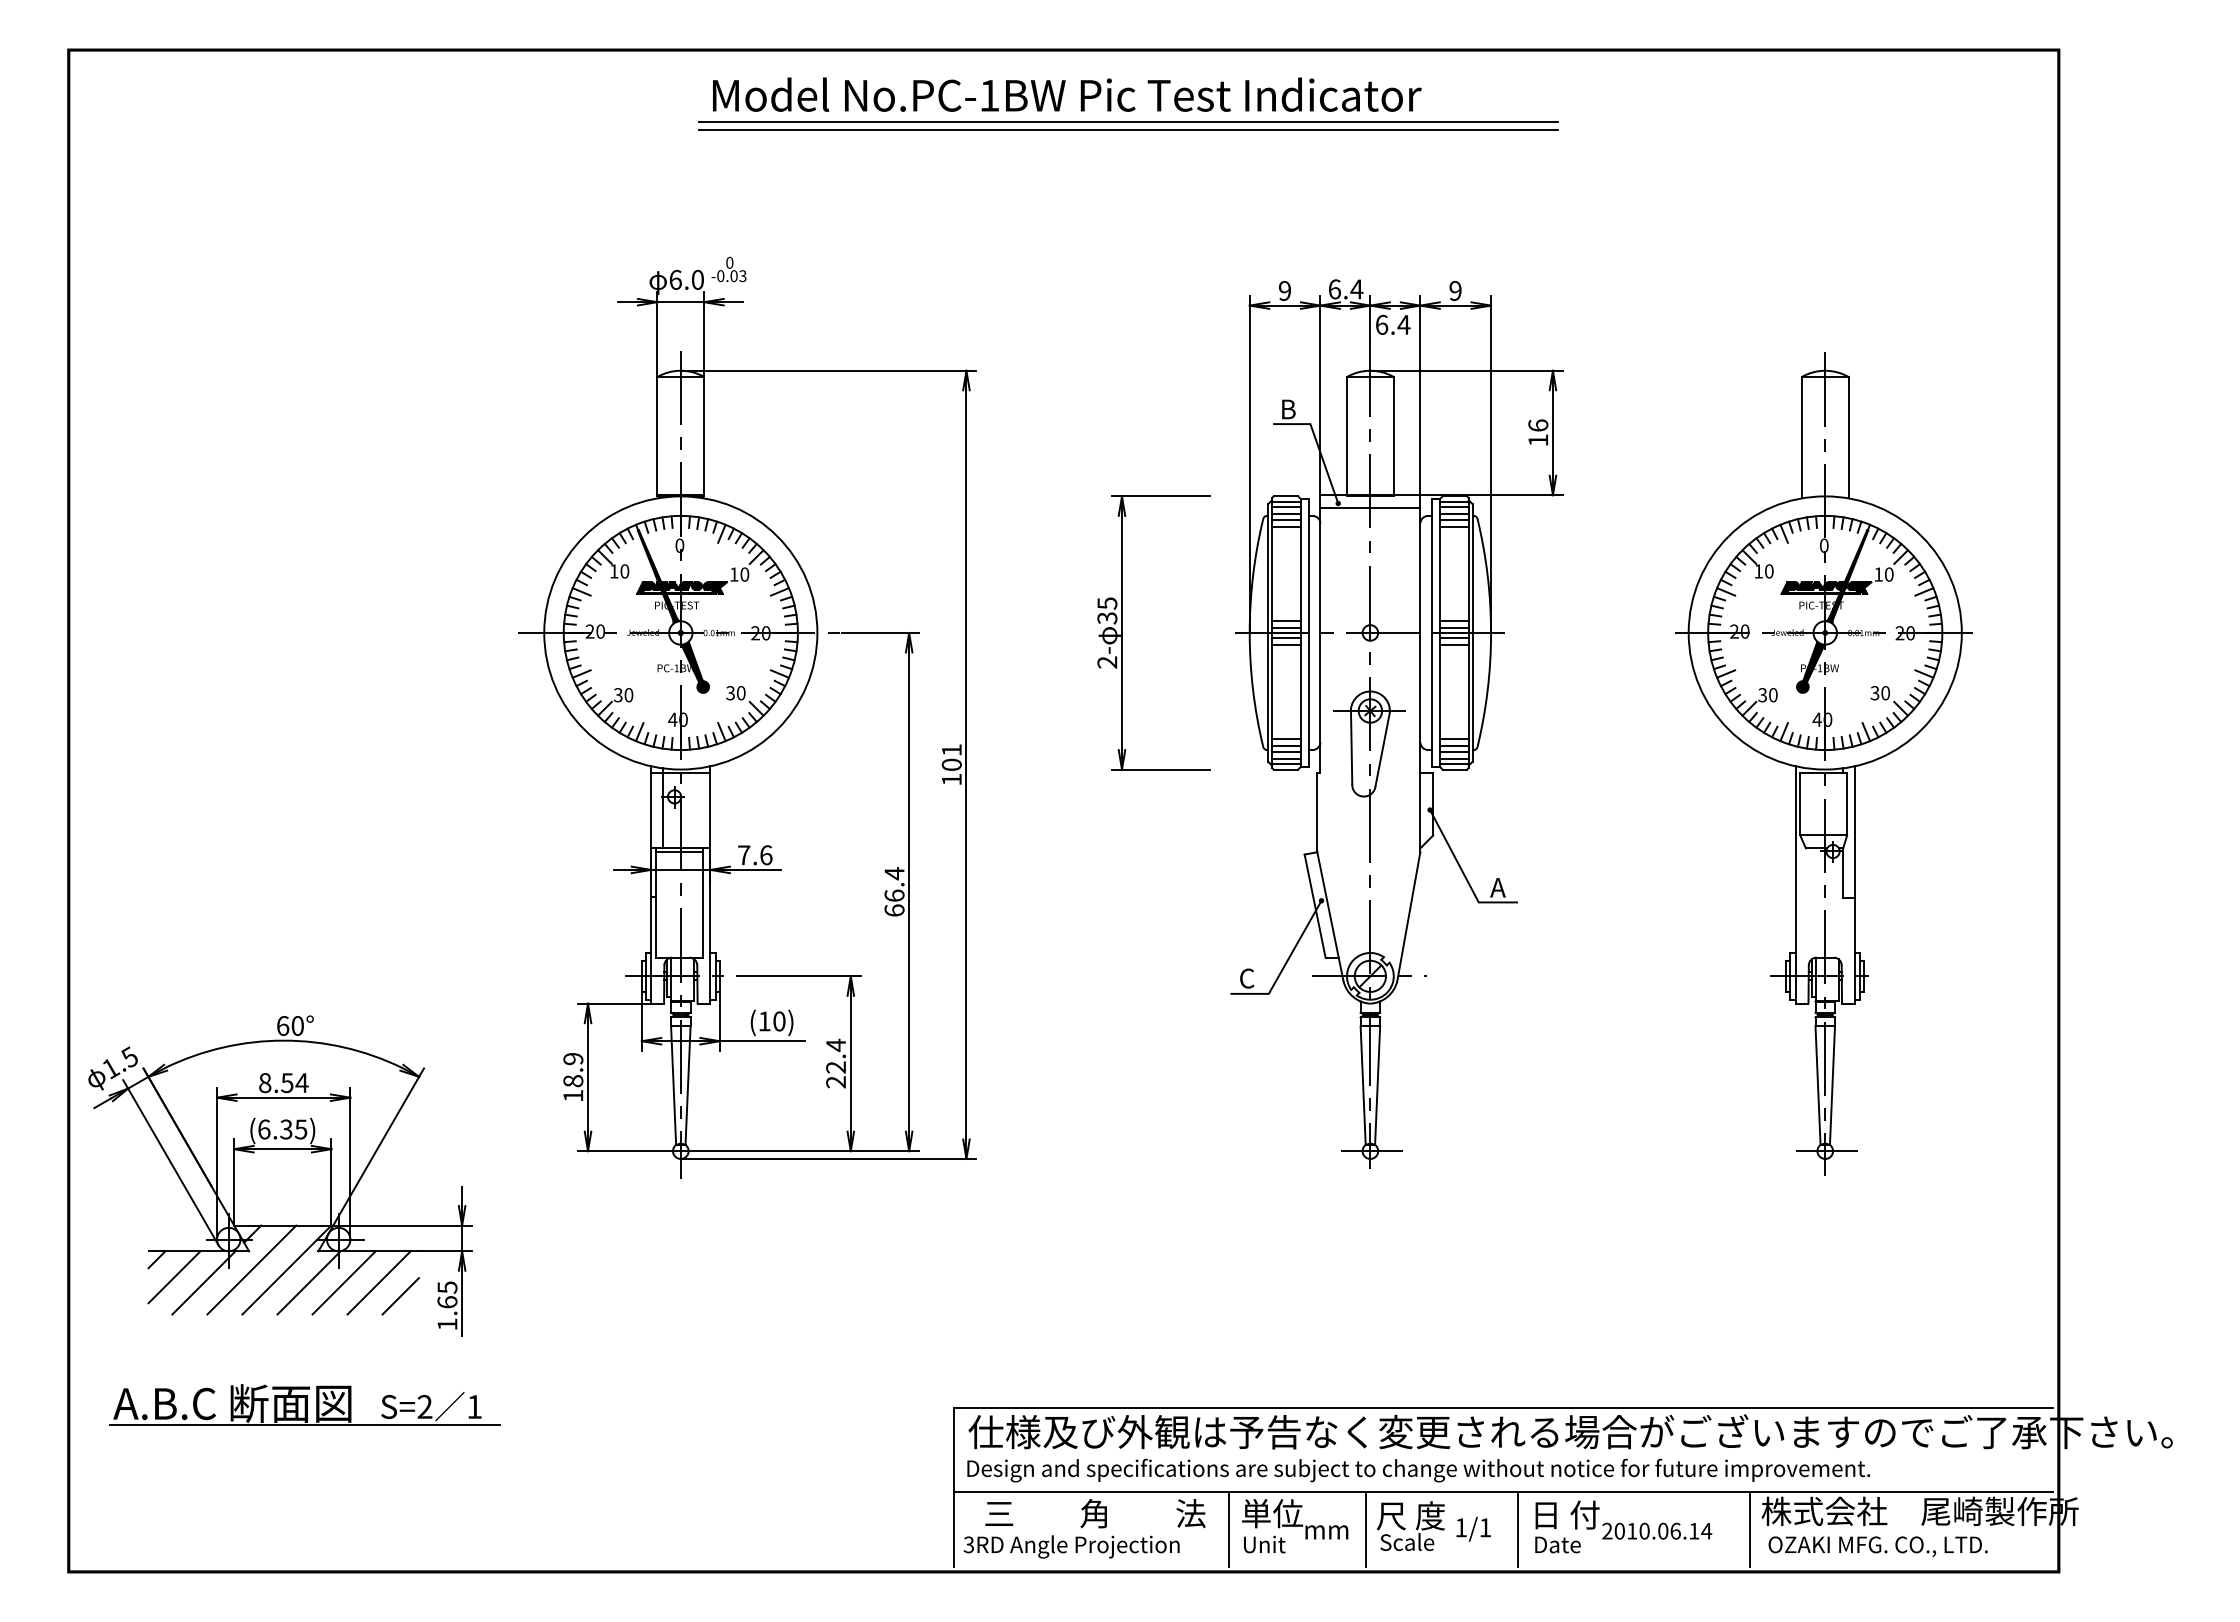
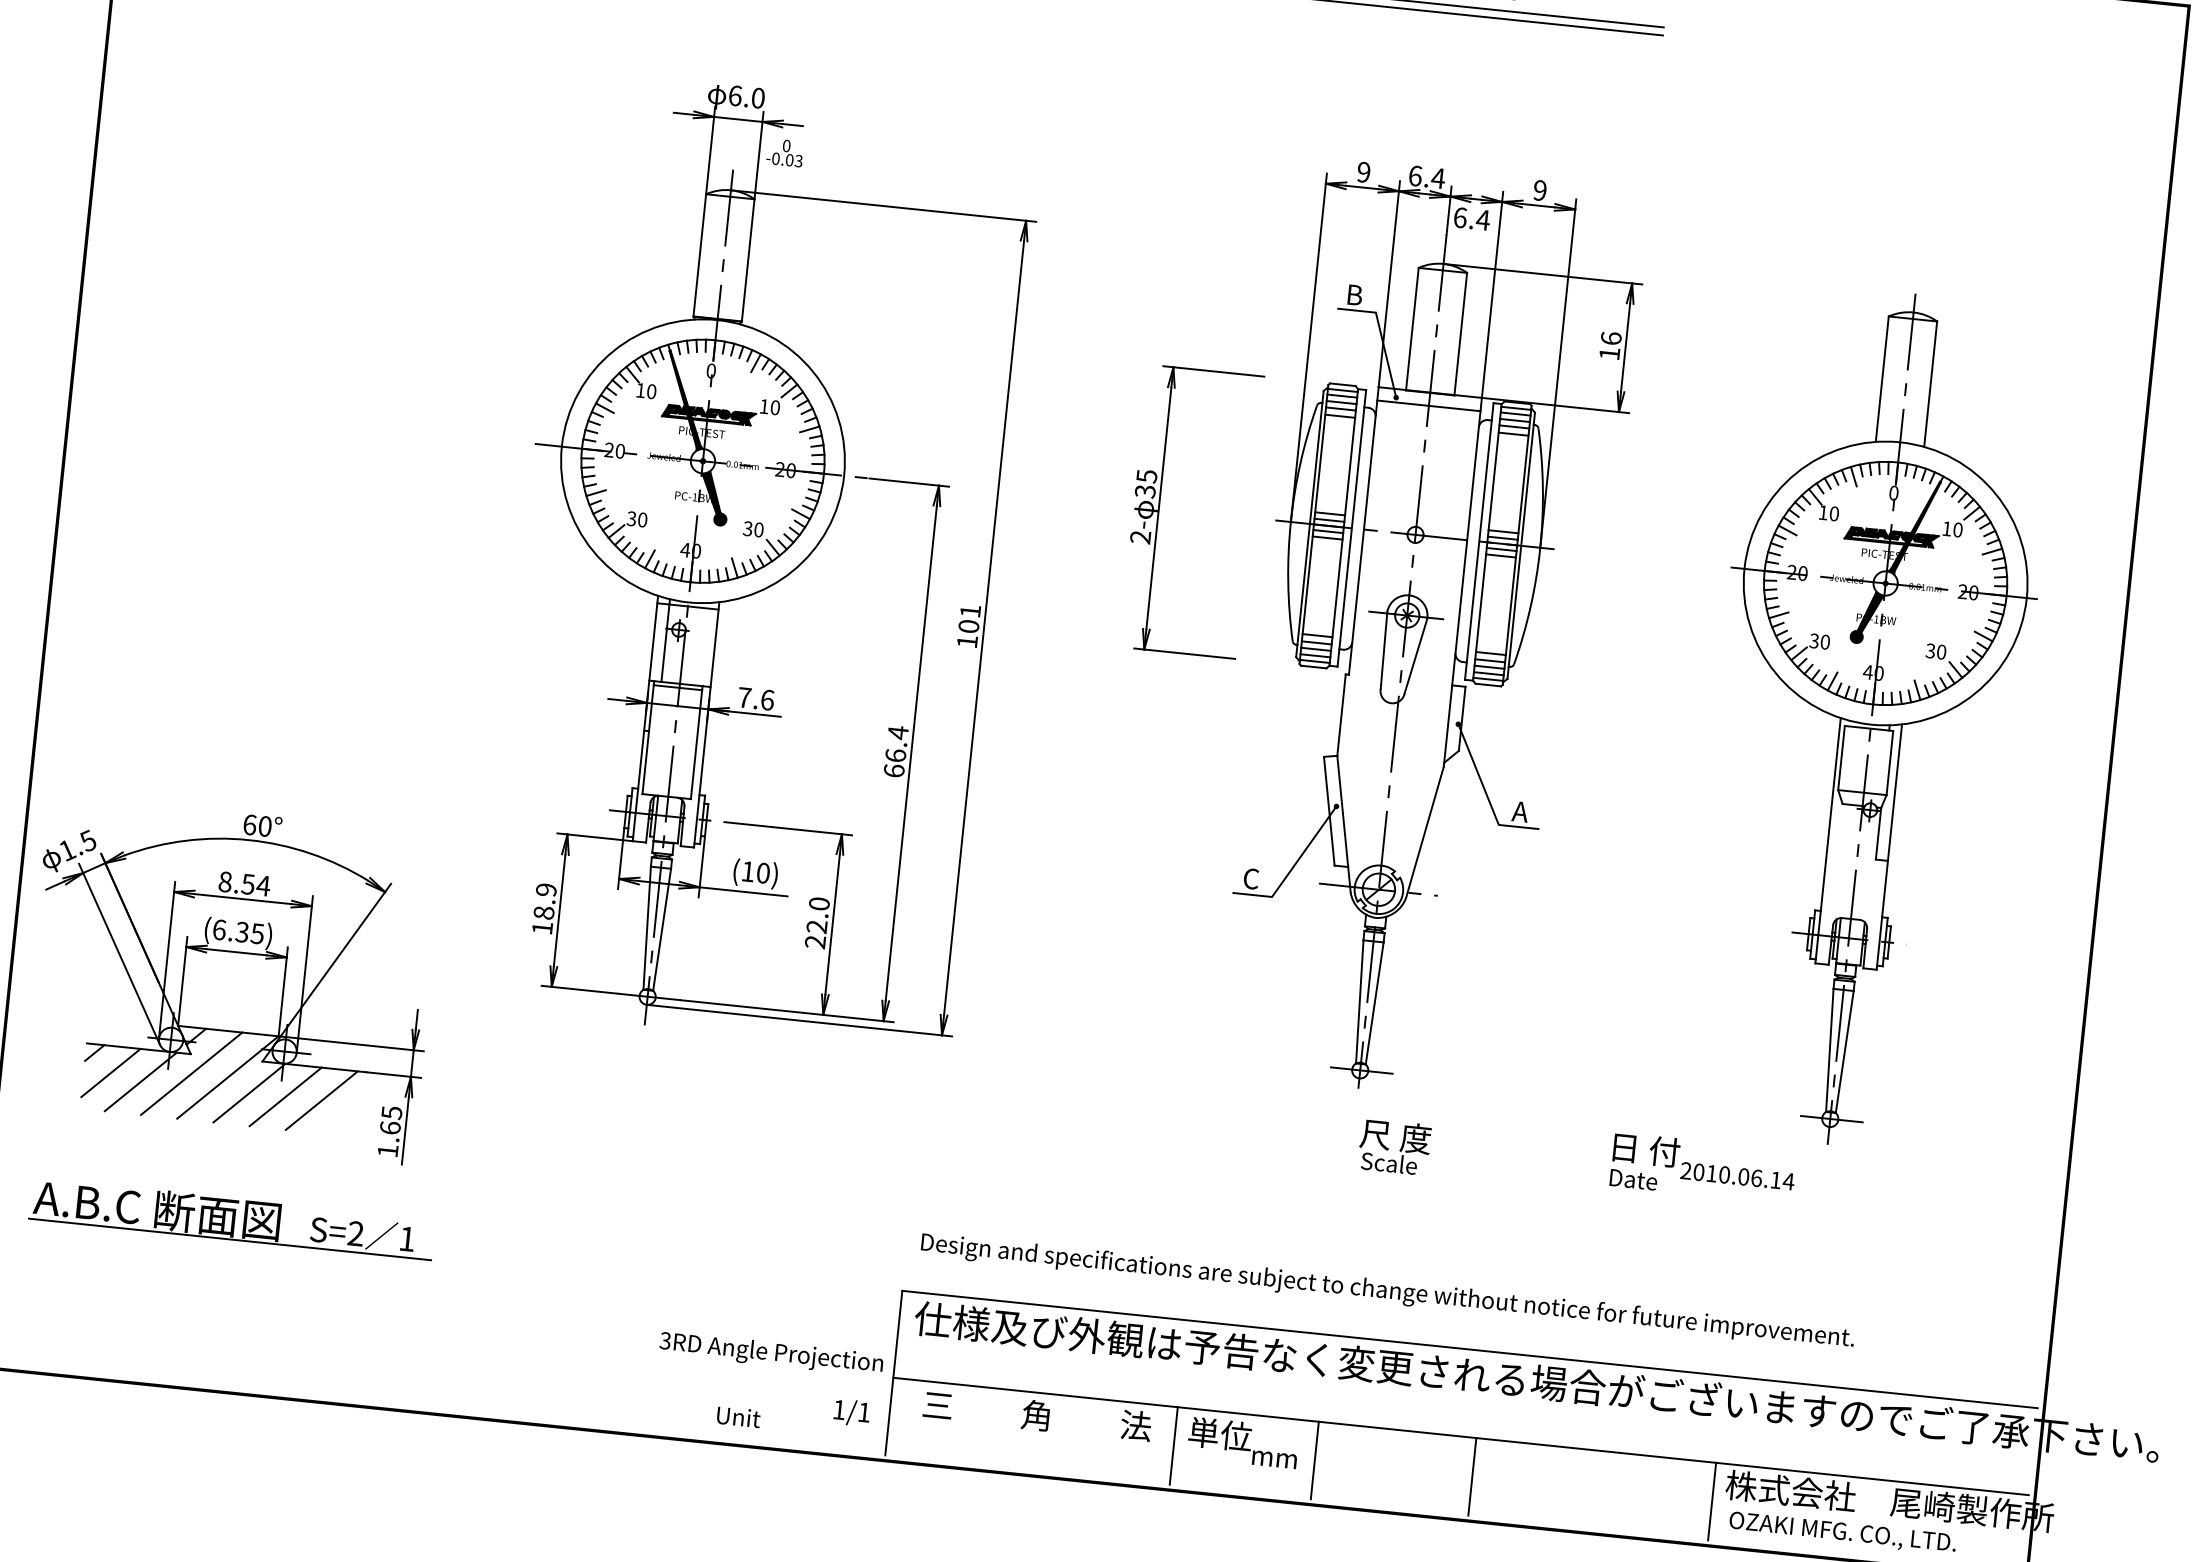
text: (728, 269) -> (784, 152), moved
text: (836, 1045) -> (819, 904), 22.4 -> 22.0
line: (400, 1296) -> (342, 1117), removed
text: (1418, 1470) -> (1387, 1291), moved
text: (1410, 1525) -> (1394, 1146), moved
text: (1623, 1526) -> (1703, 1167), moved
text: (1473, 1529) -> (851, 1413), moved
text: (1264, 1544) -> (738, 1416), moved
text: (1071, 1546) -> (771, 1353), moved

